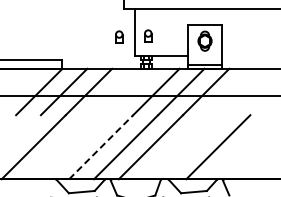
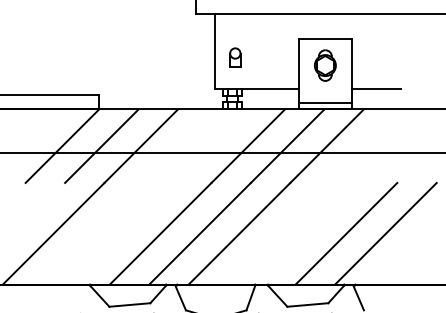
part: (119, 36) -> (189, 58), removed
line: (236, 55) -> (375, 88), added
line: (101, 146) -> (161, 232), dashed -> solid
line: (243, 147) -> (386, 234), added

